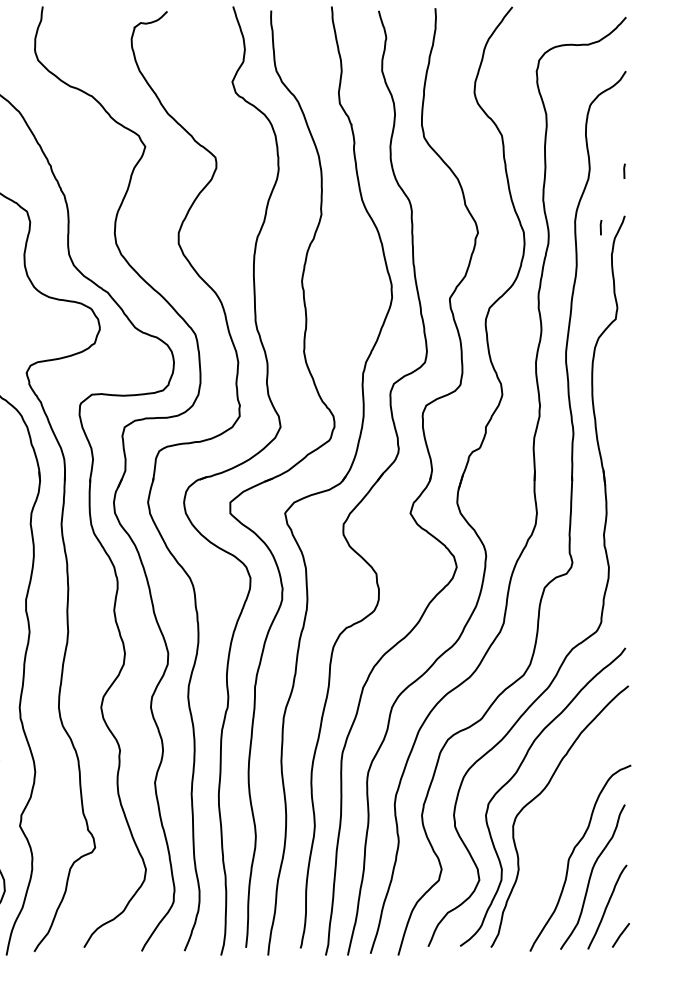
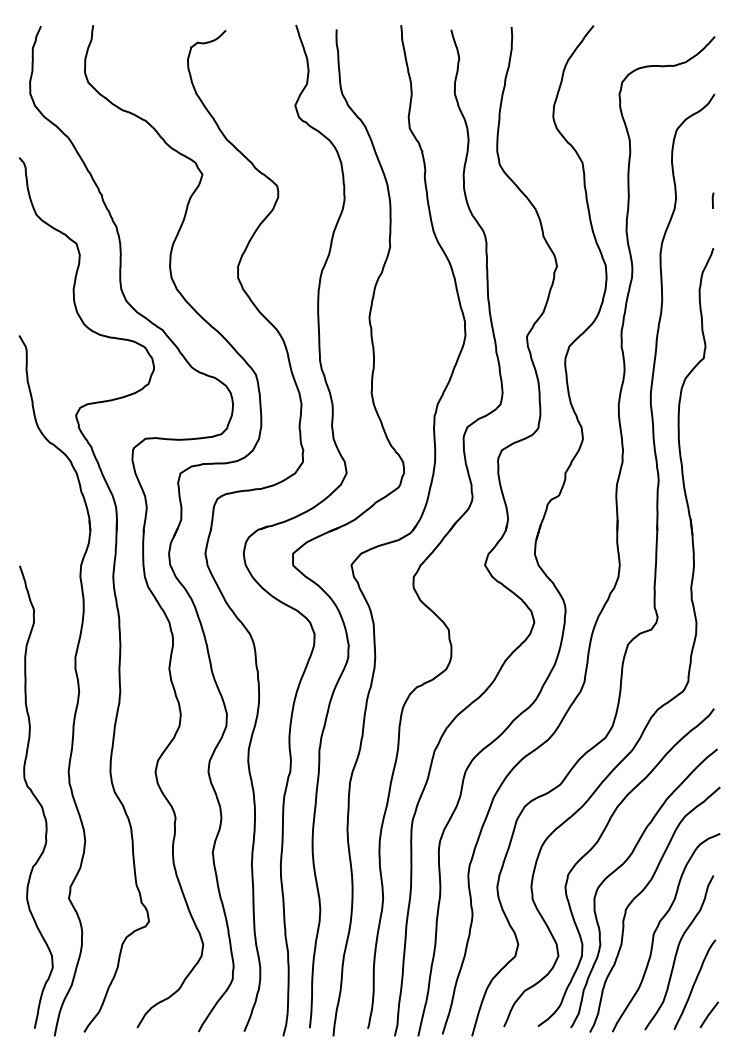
line: (600, 227) -> (687, 260), removed
curve: (556, 822) -> (640, 894), added

